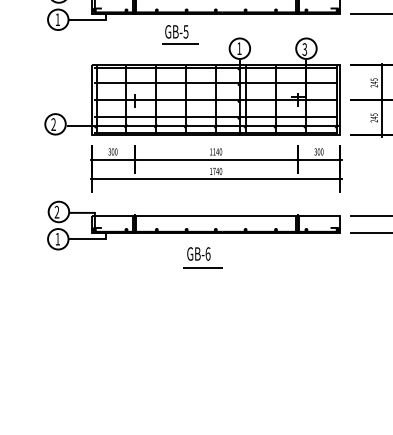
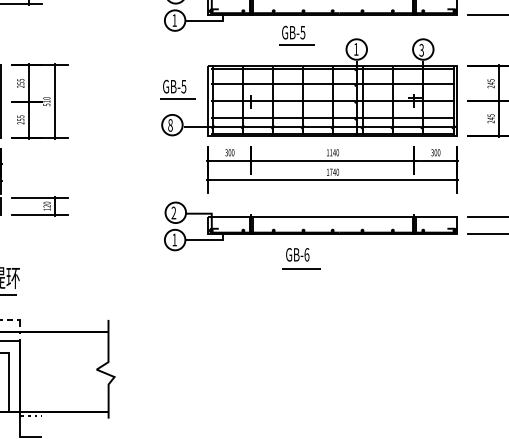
part: (60, 88) -> (177, 89), added
text: (53, 124) -> (170, 125), 2 -> 8
part: (202, 257) -> (301, 258), moved

